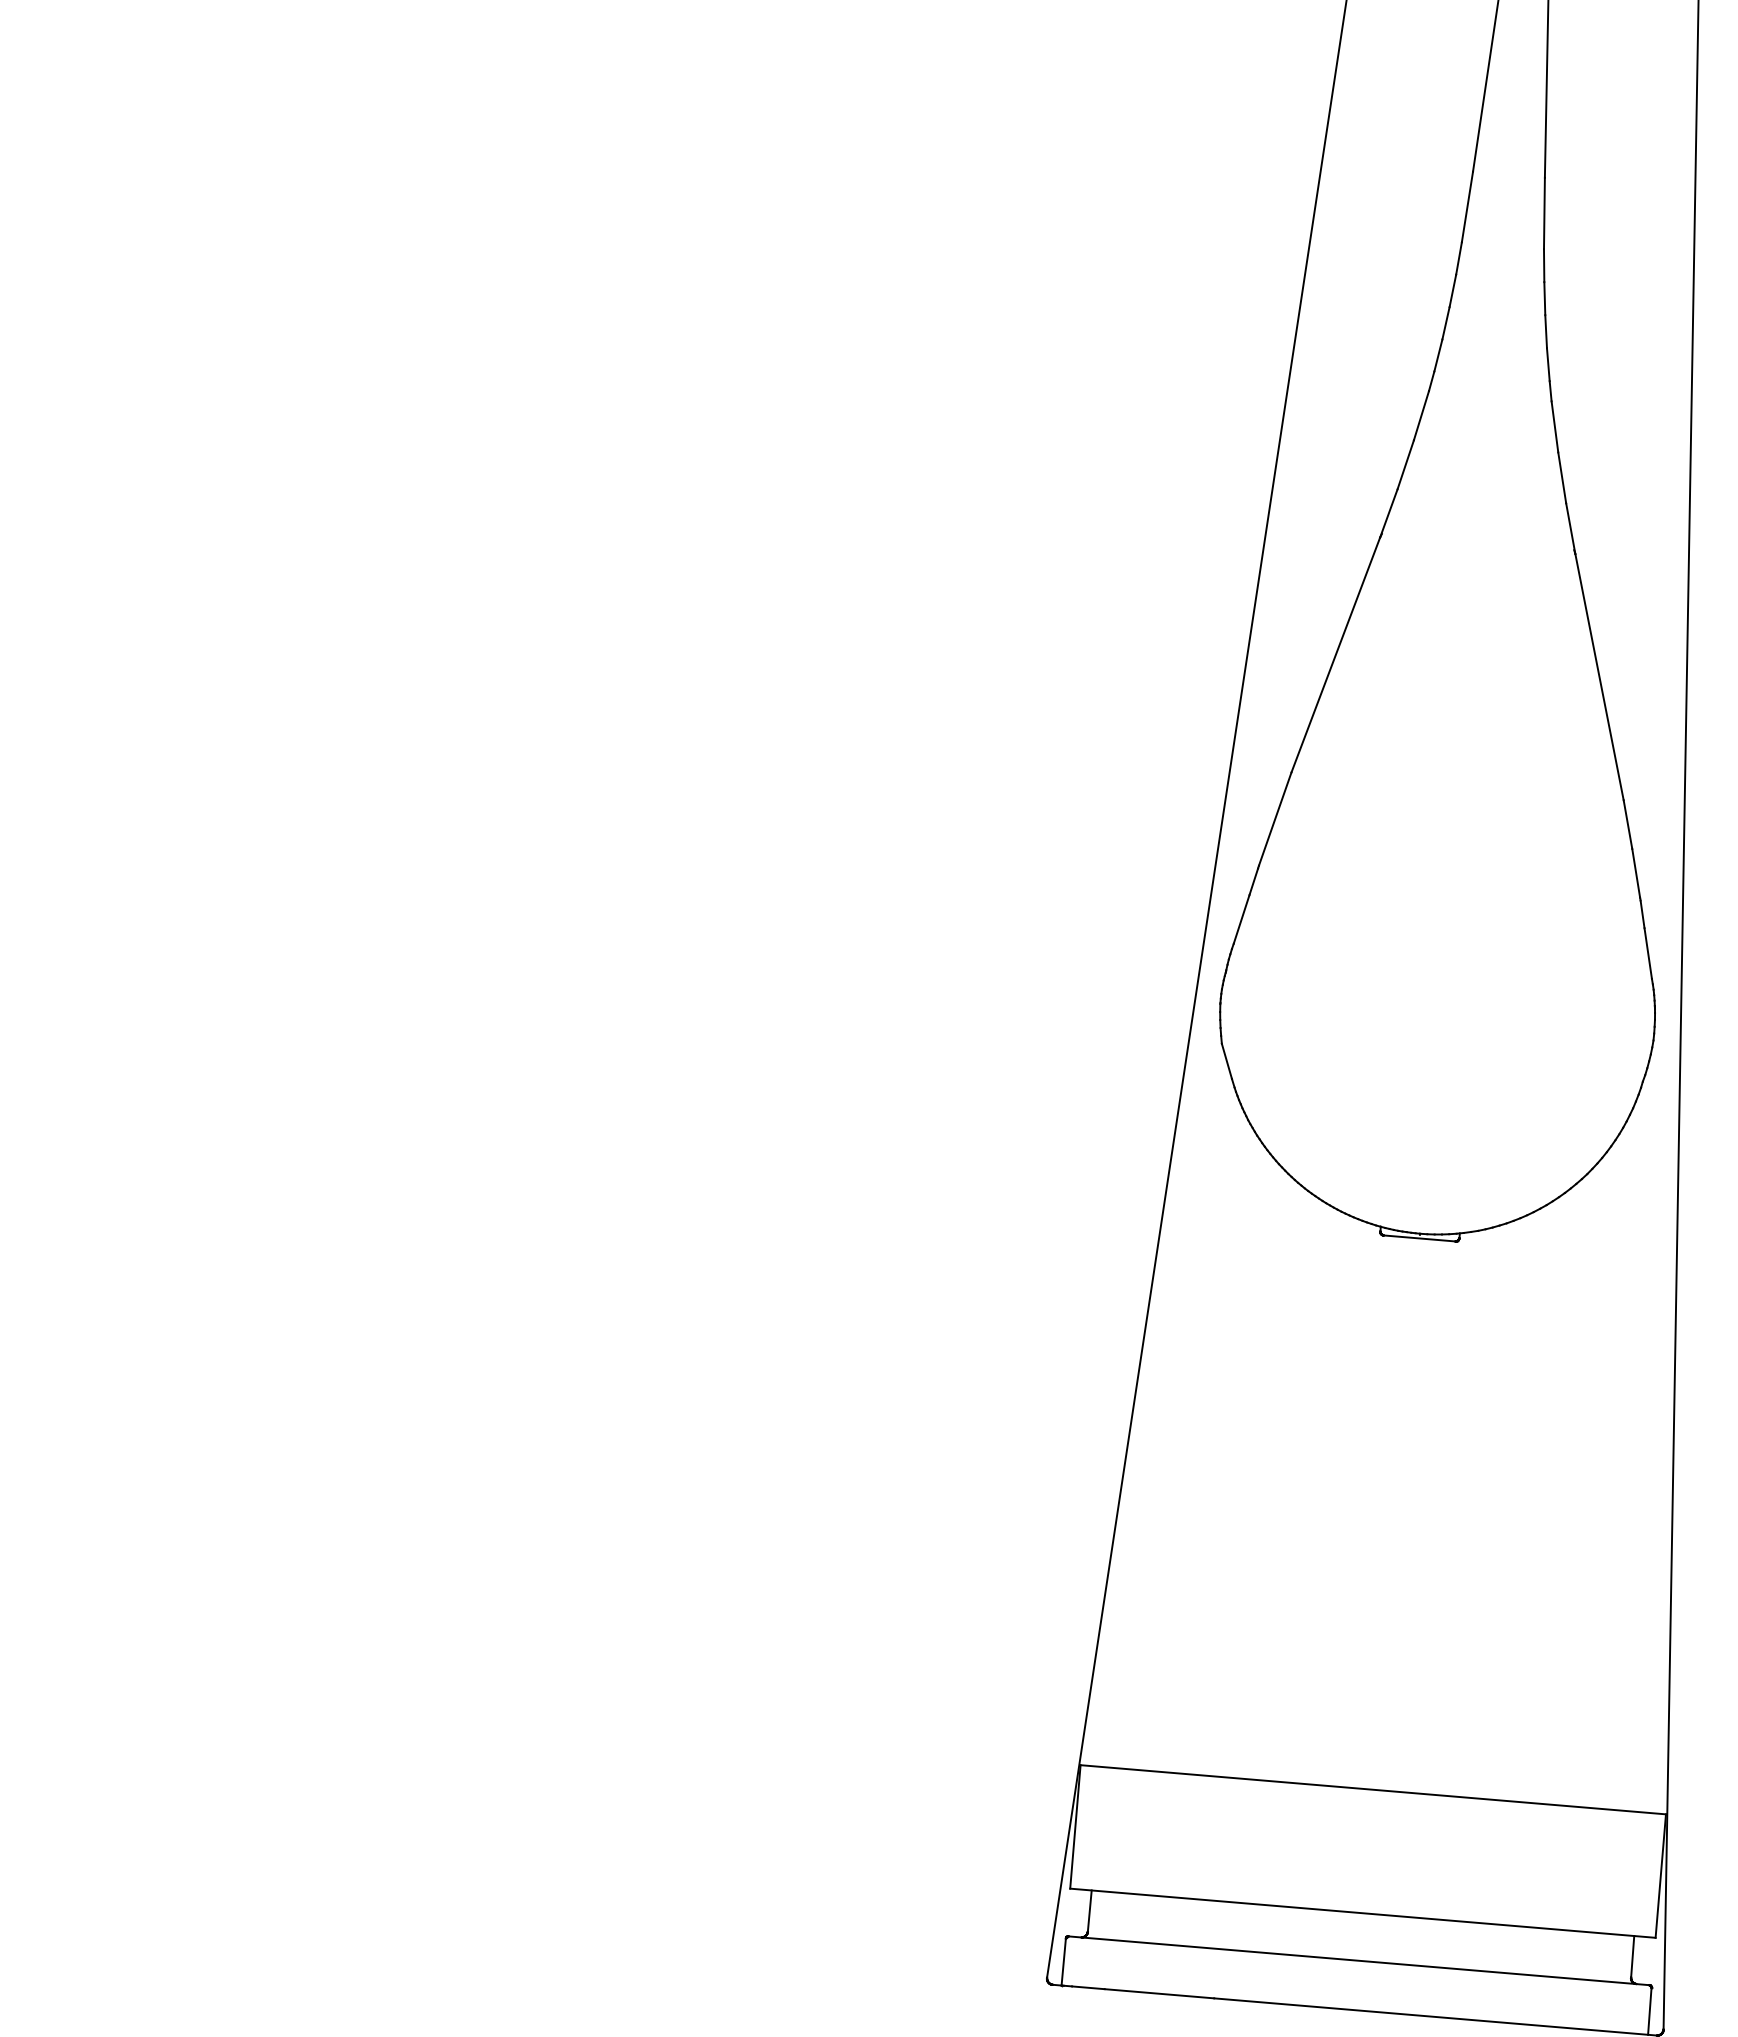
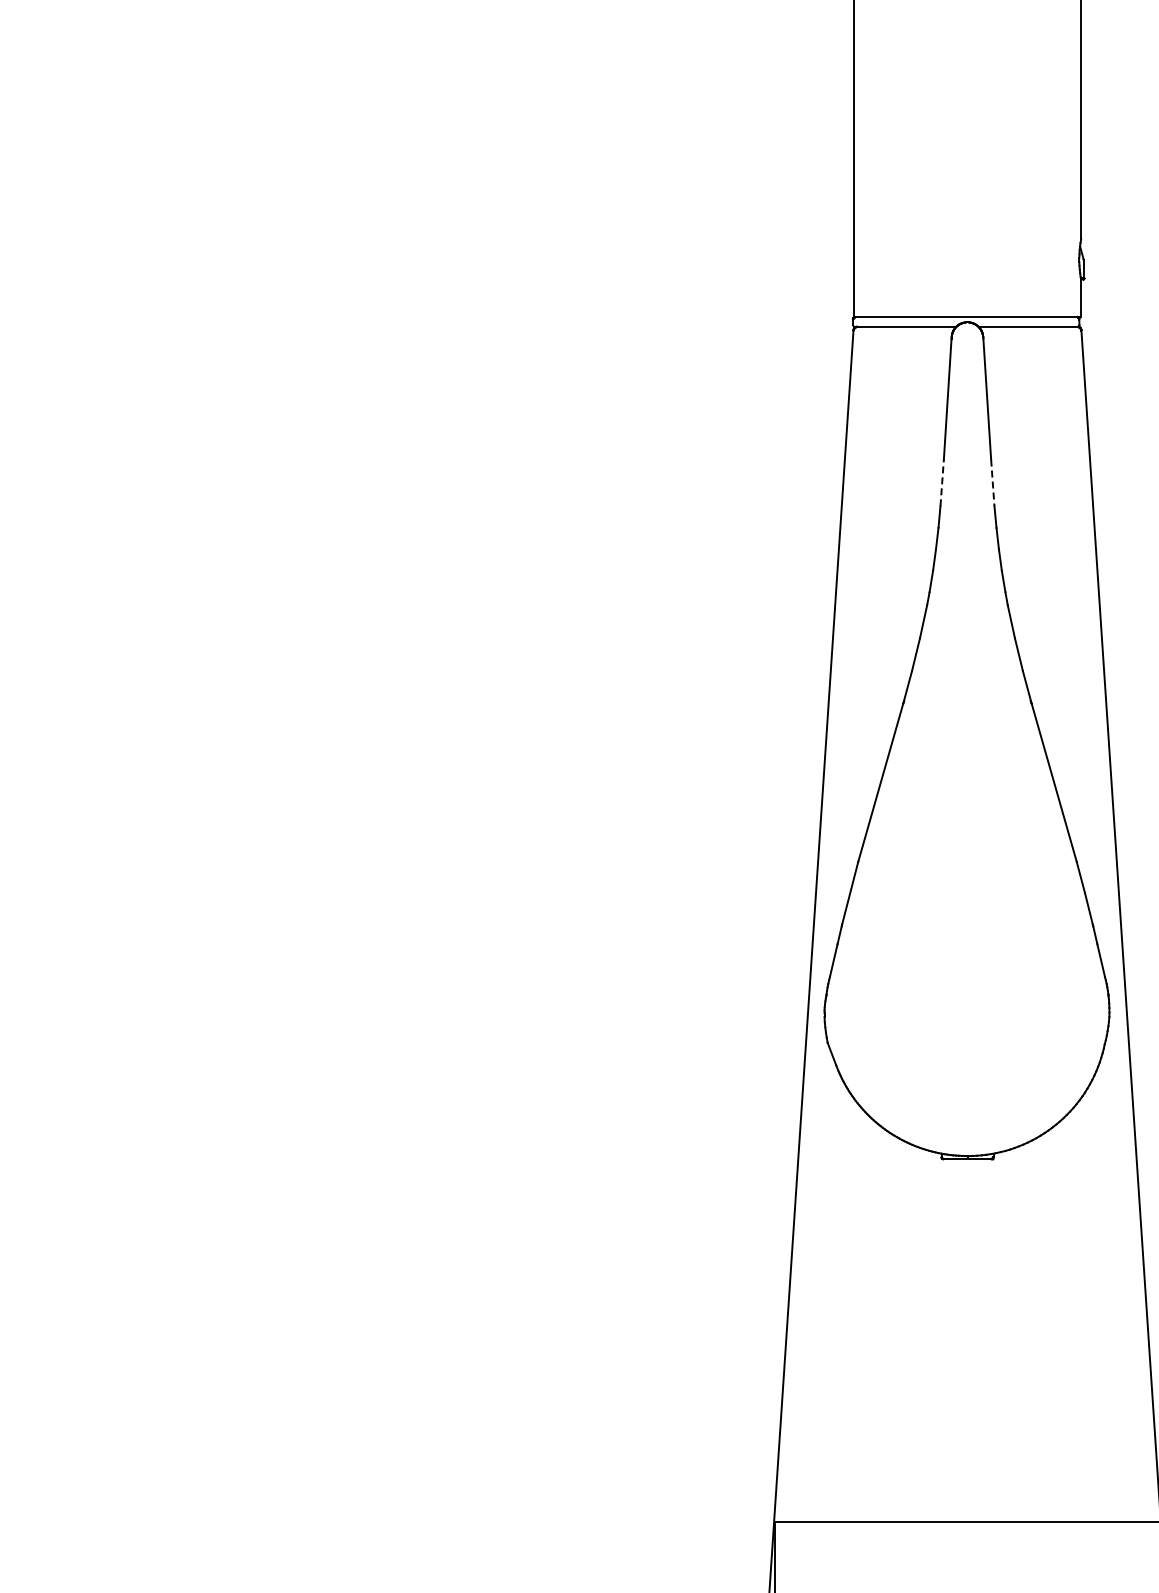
line: (1468, 206) -> (942, 482), solid -> dashed
line: (1543, 214) -> (992, 483), solid -> dashed

